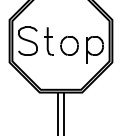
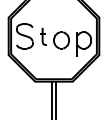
part: (48, 41) -> (42, 36), size x0.7

